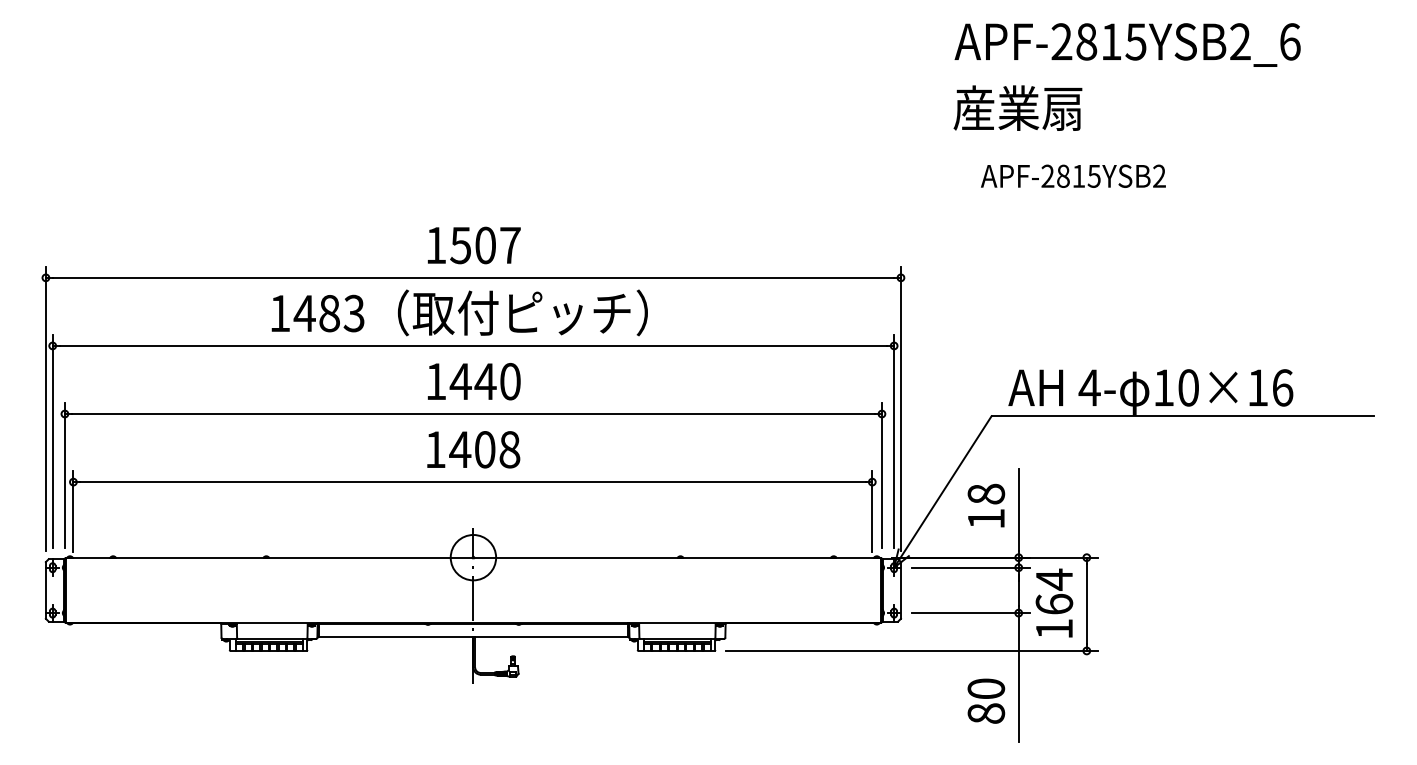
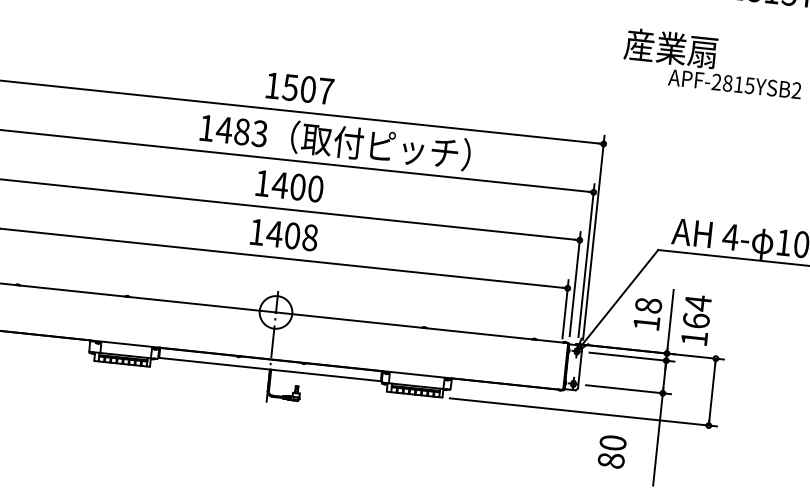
text: (1017, 107) -> (670, 47), moved
text: (459, 312) -> (335, 140), moved
text: (485, 381) -> (297, 187), 1440 -> 1400
text: (1054, 602) -> (696, 319), moved
text: (986, 700) -> (612, 451), moved

